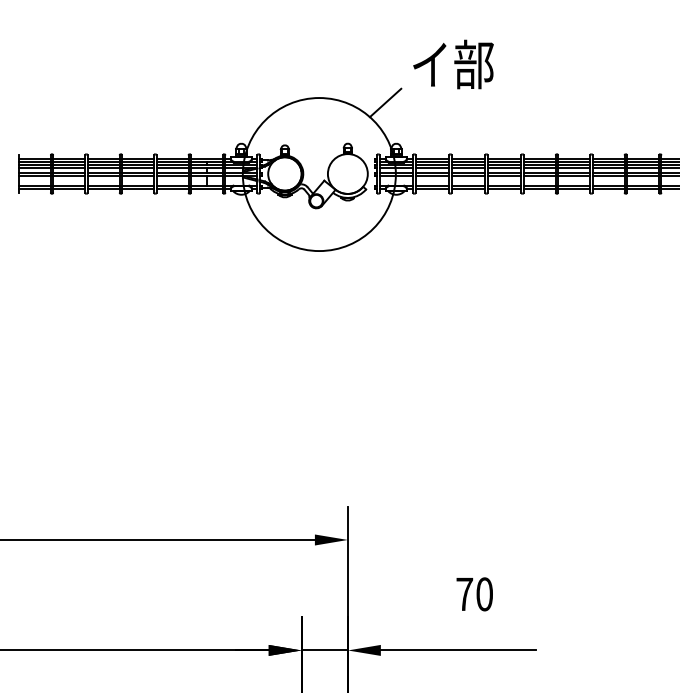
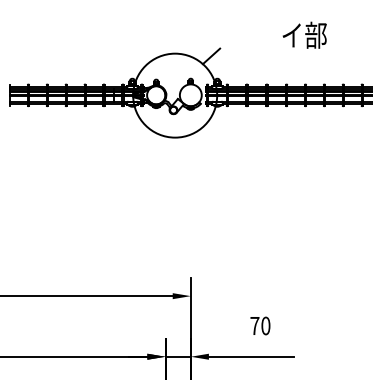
text: (453, 63) -> (304, 34), moved

